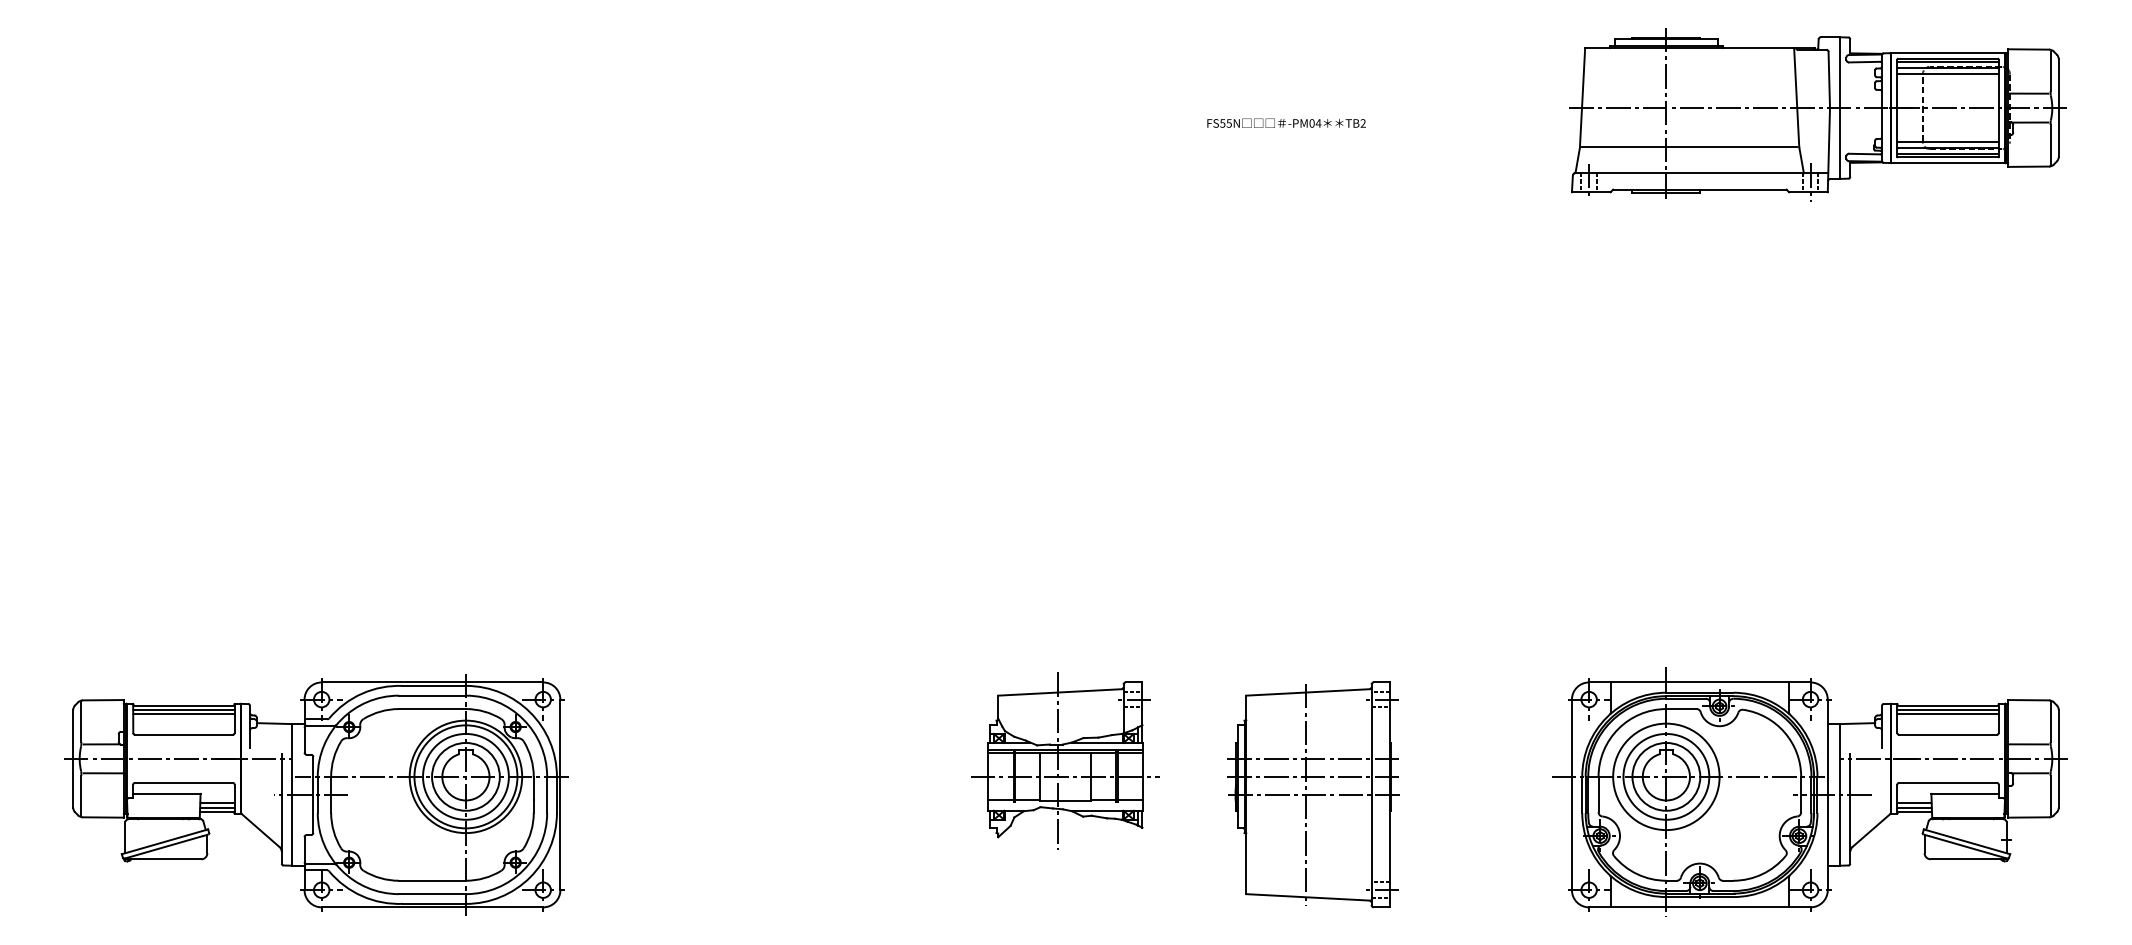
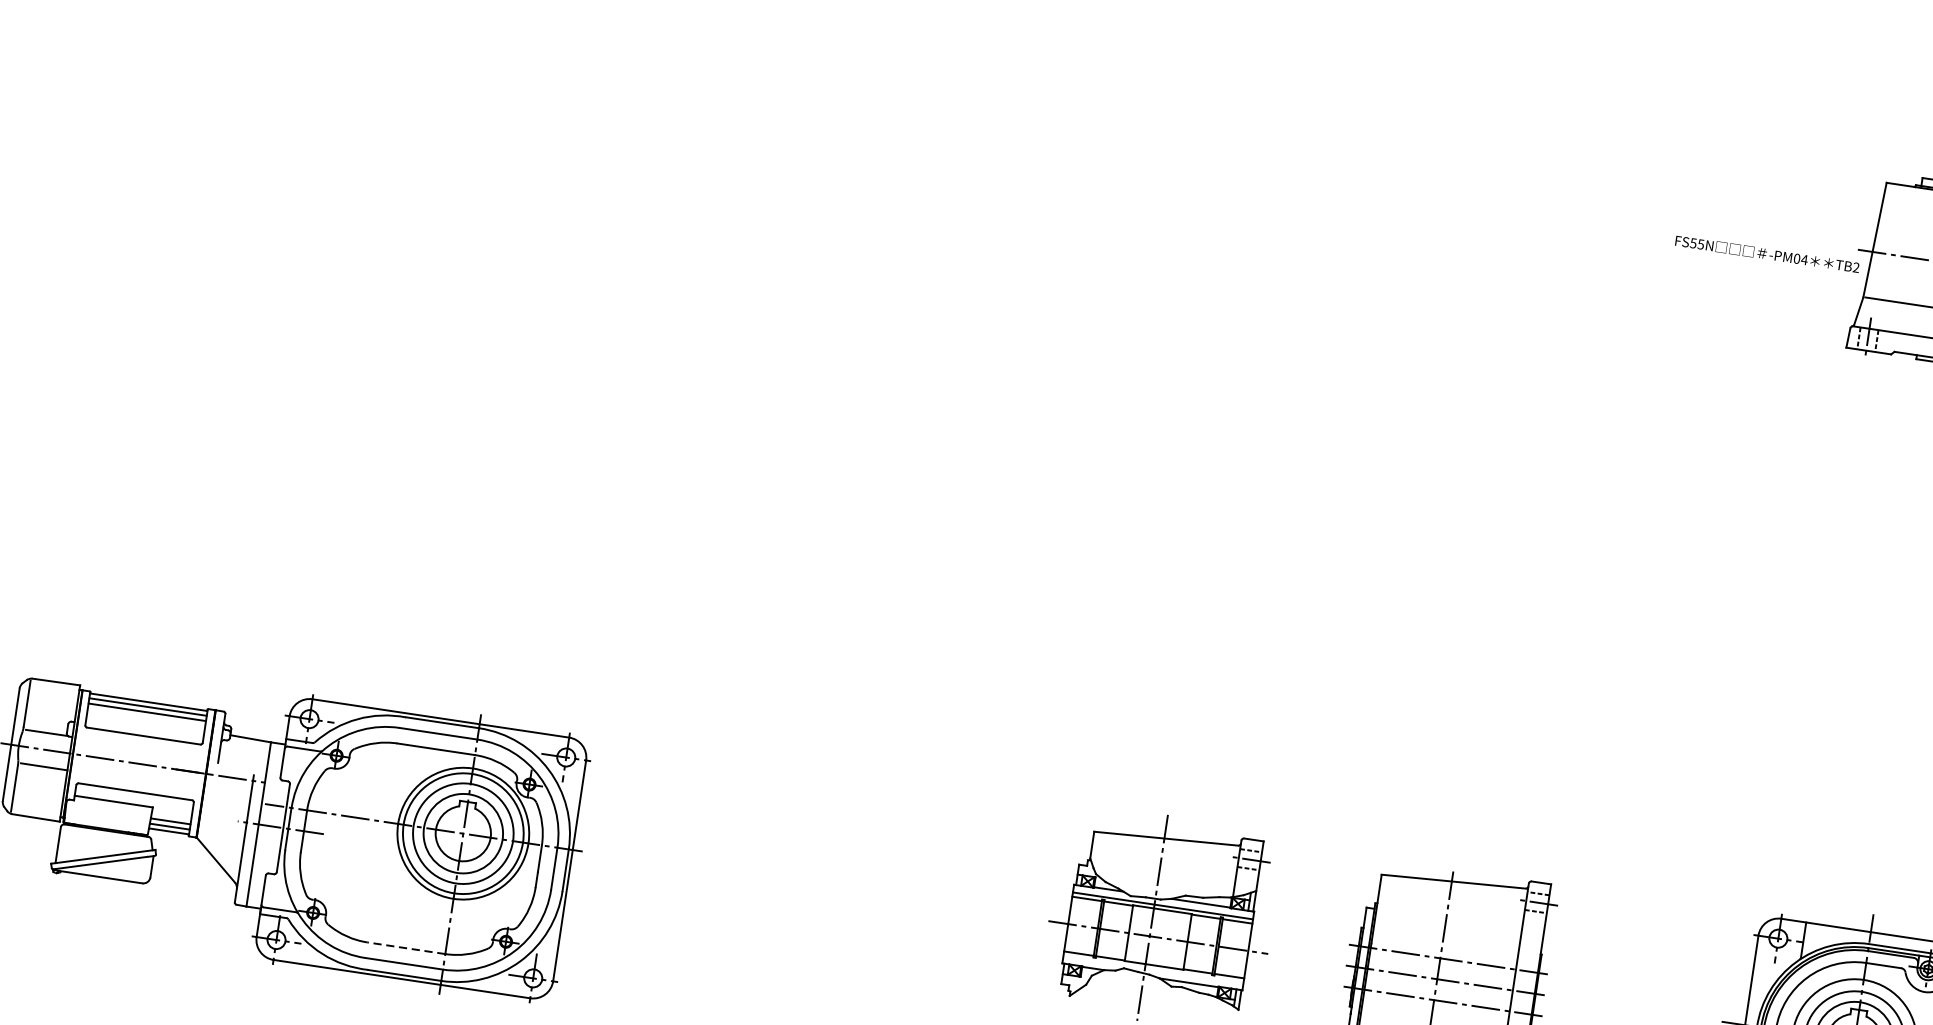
text: (1286, 122) -> (1767, 253), moved
line: (431, 880) -> (405, 947), solid -> dashed

